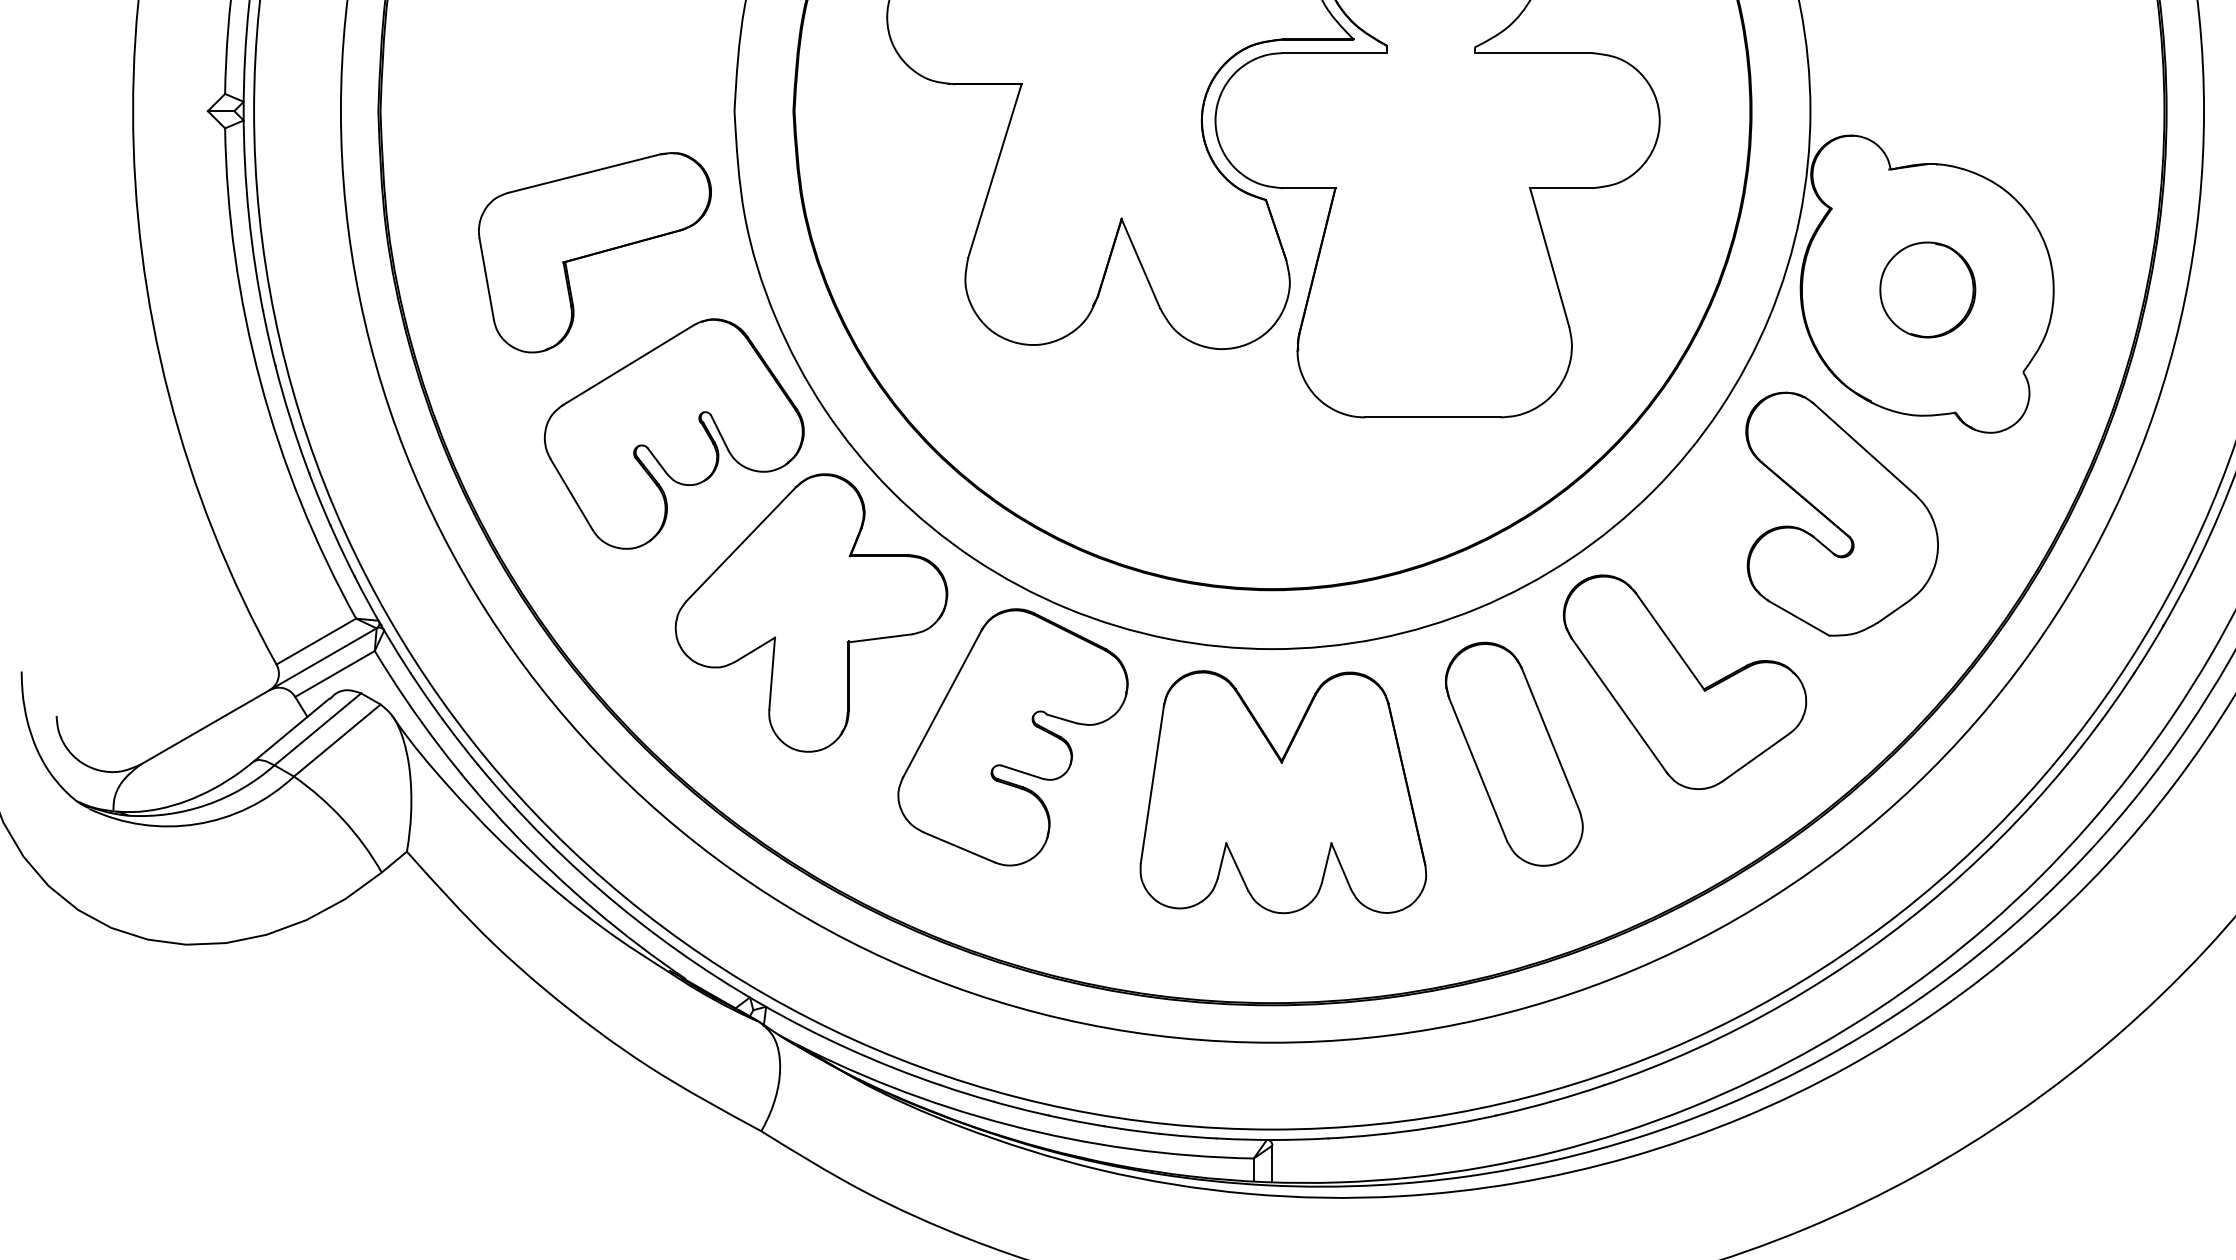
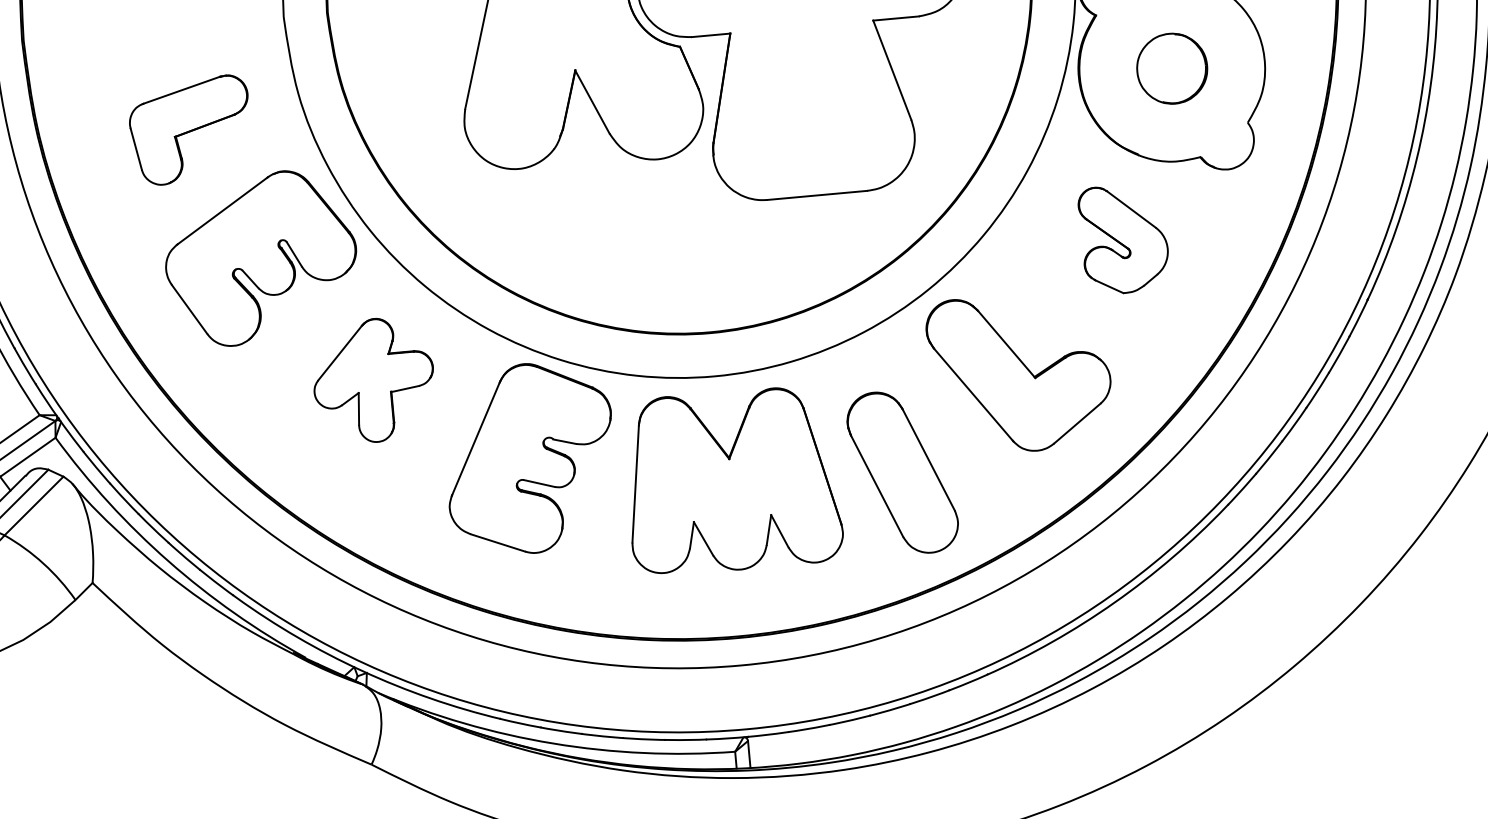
part: (594, 252) -> (190, 130), size x0.7
part: (1841, 513) -> (1123, 238), size x0.6
part: (811, 612) -> (373, 380), size x0.6
part: (1513, 753) -> (902, 472), moved

